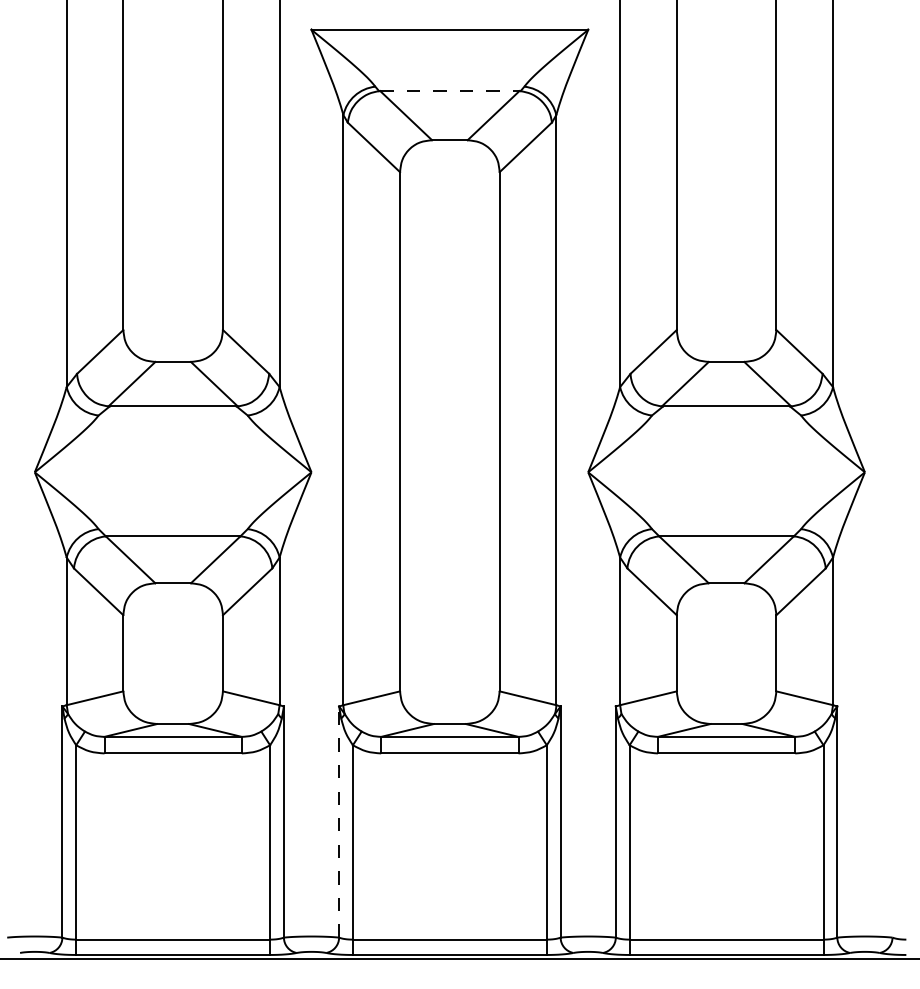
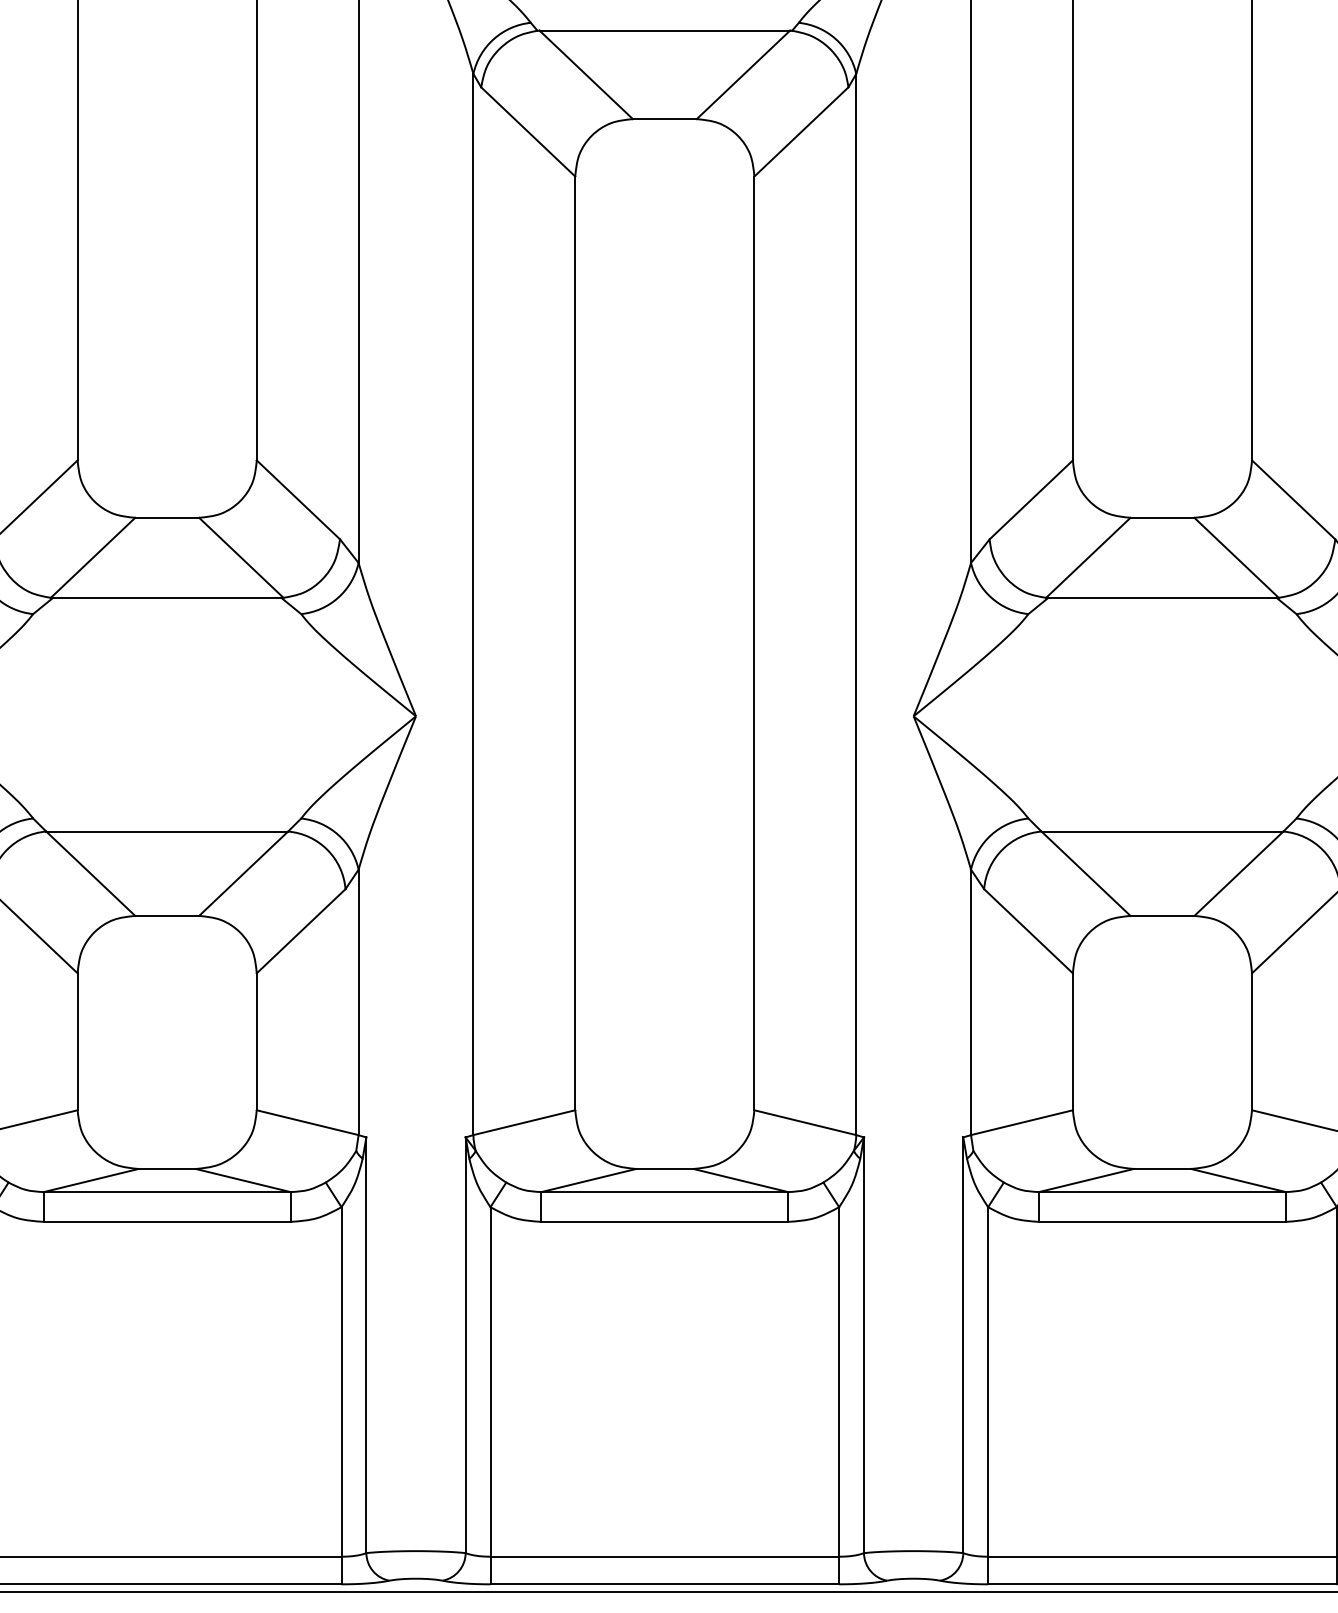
line: (449, 91) -> (664, 31), dashed -> solid
line: (339, 822) -> (466, 1346), dashed -> solid

